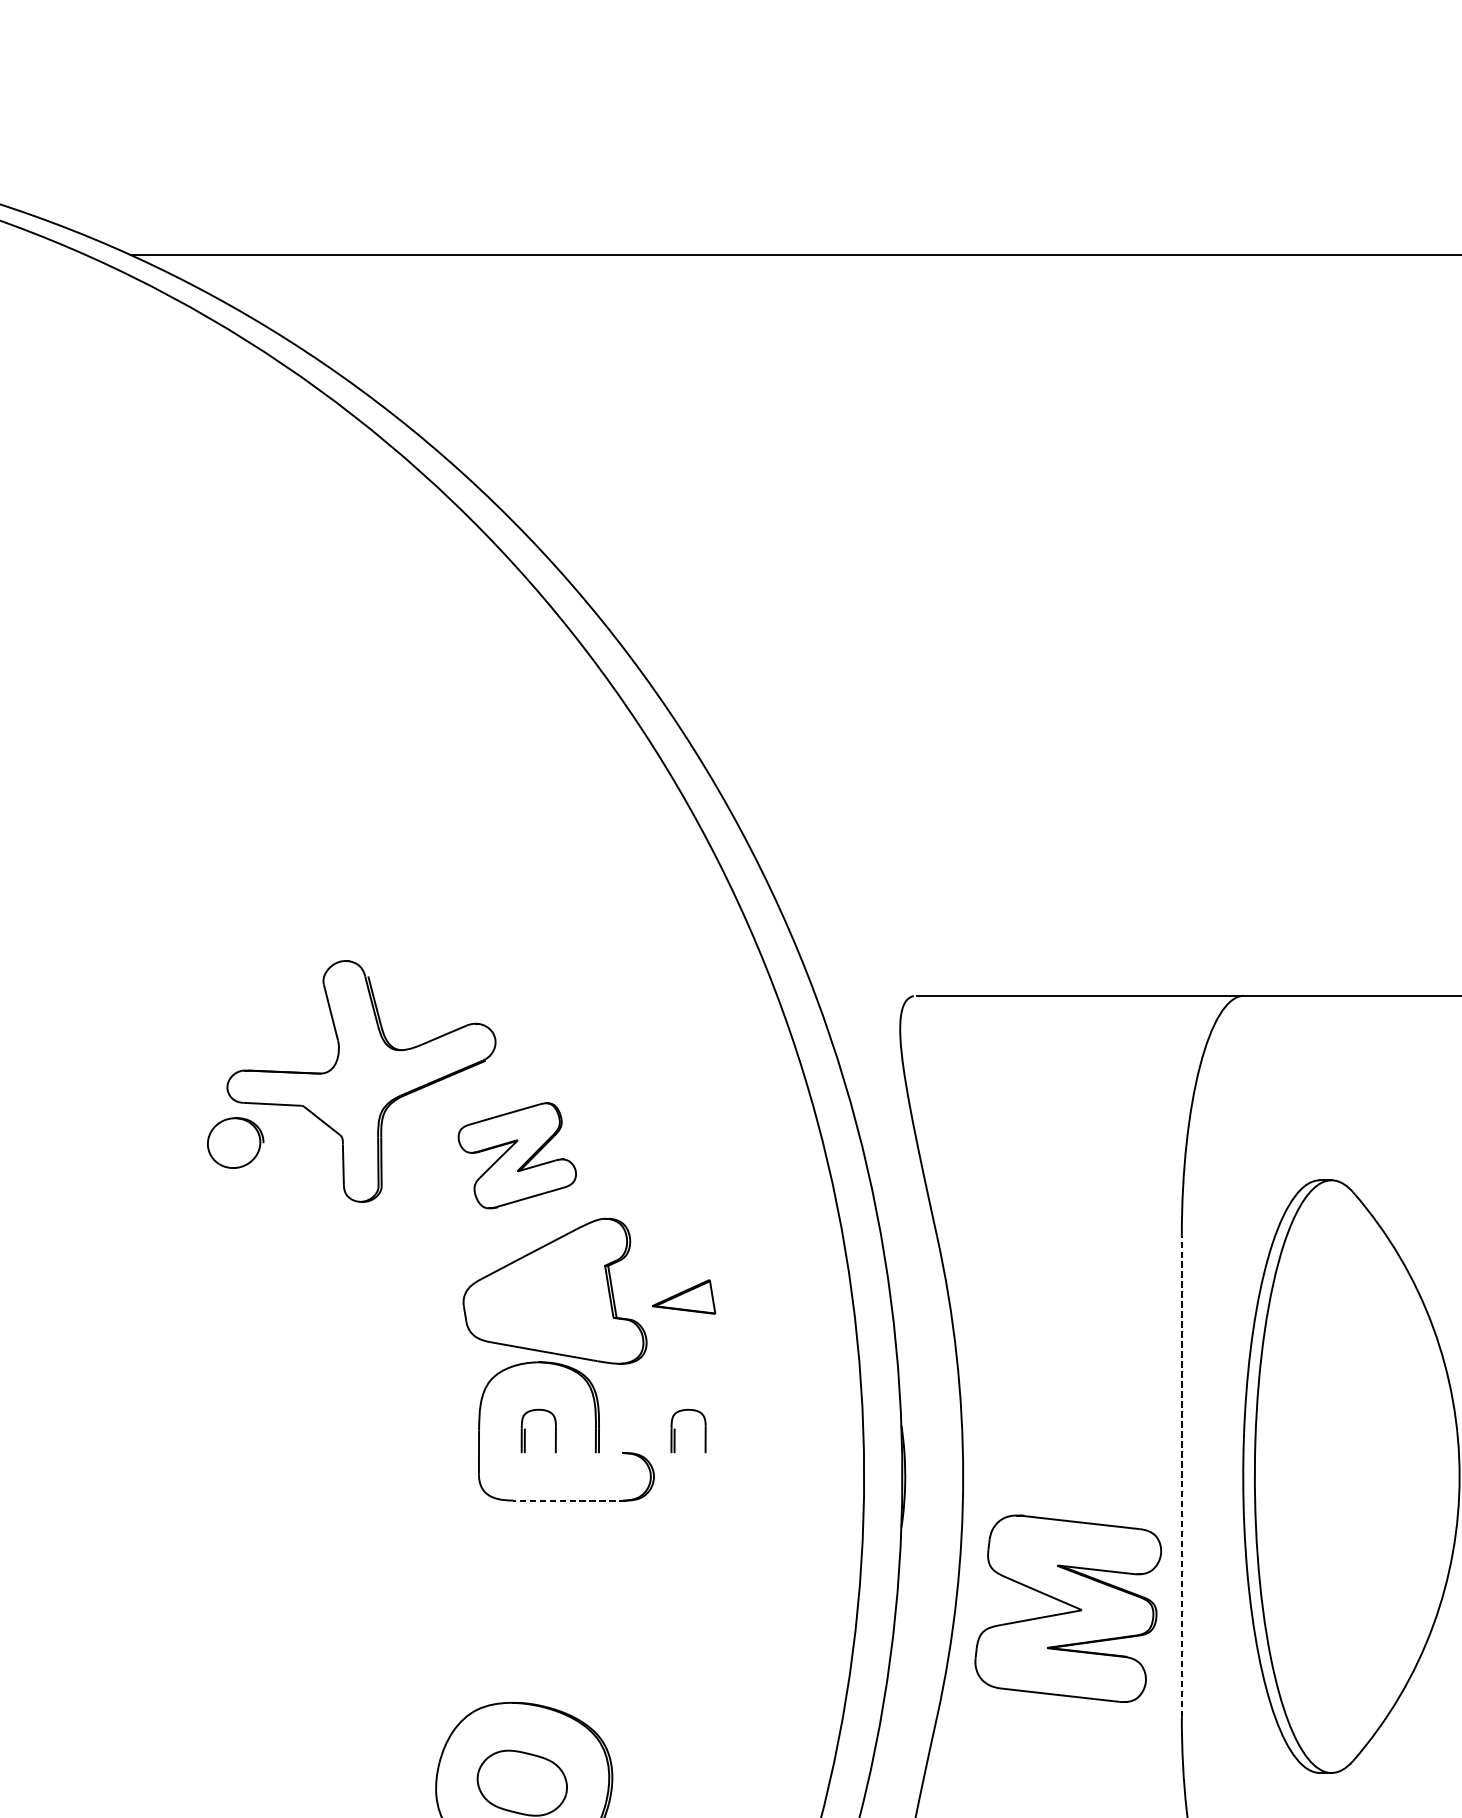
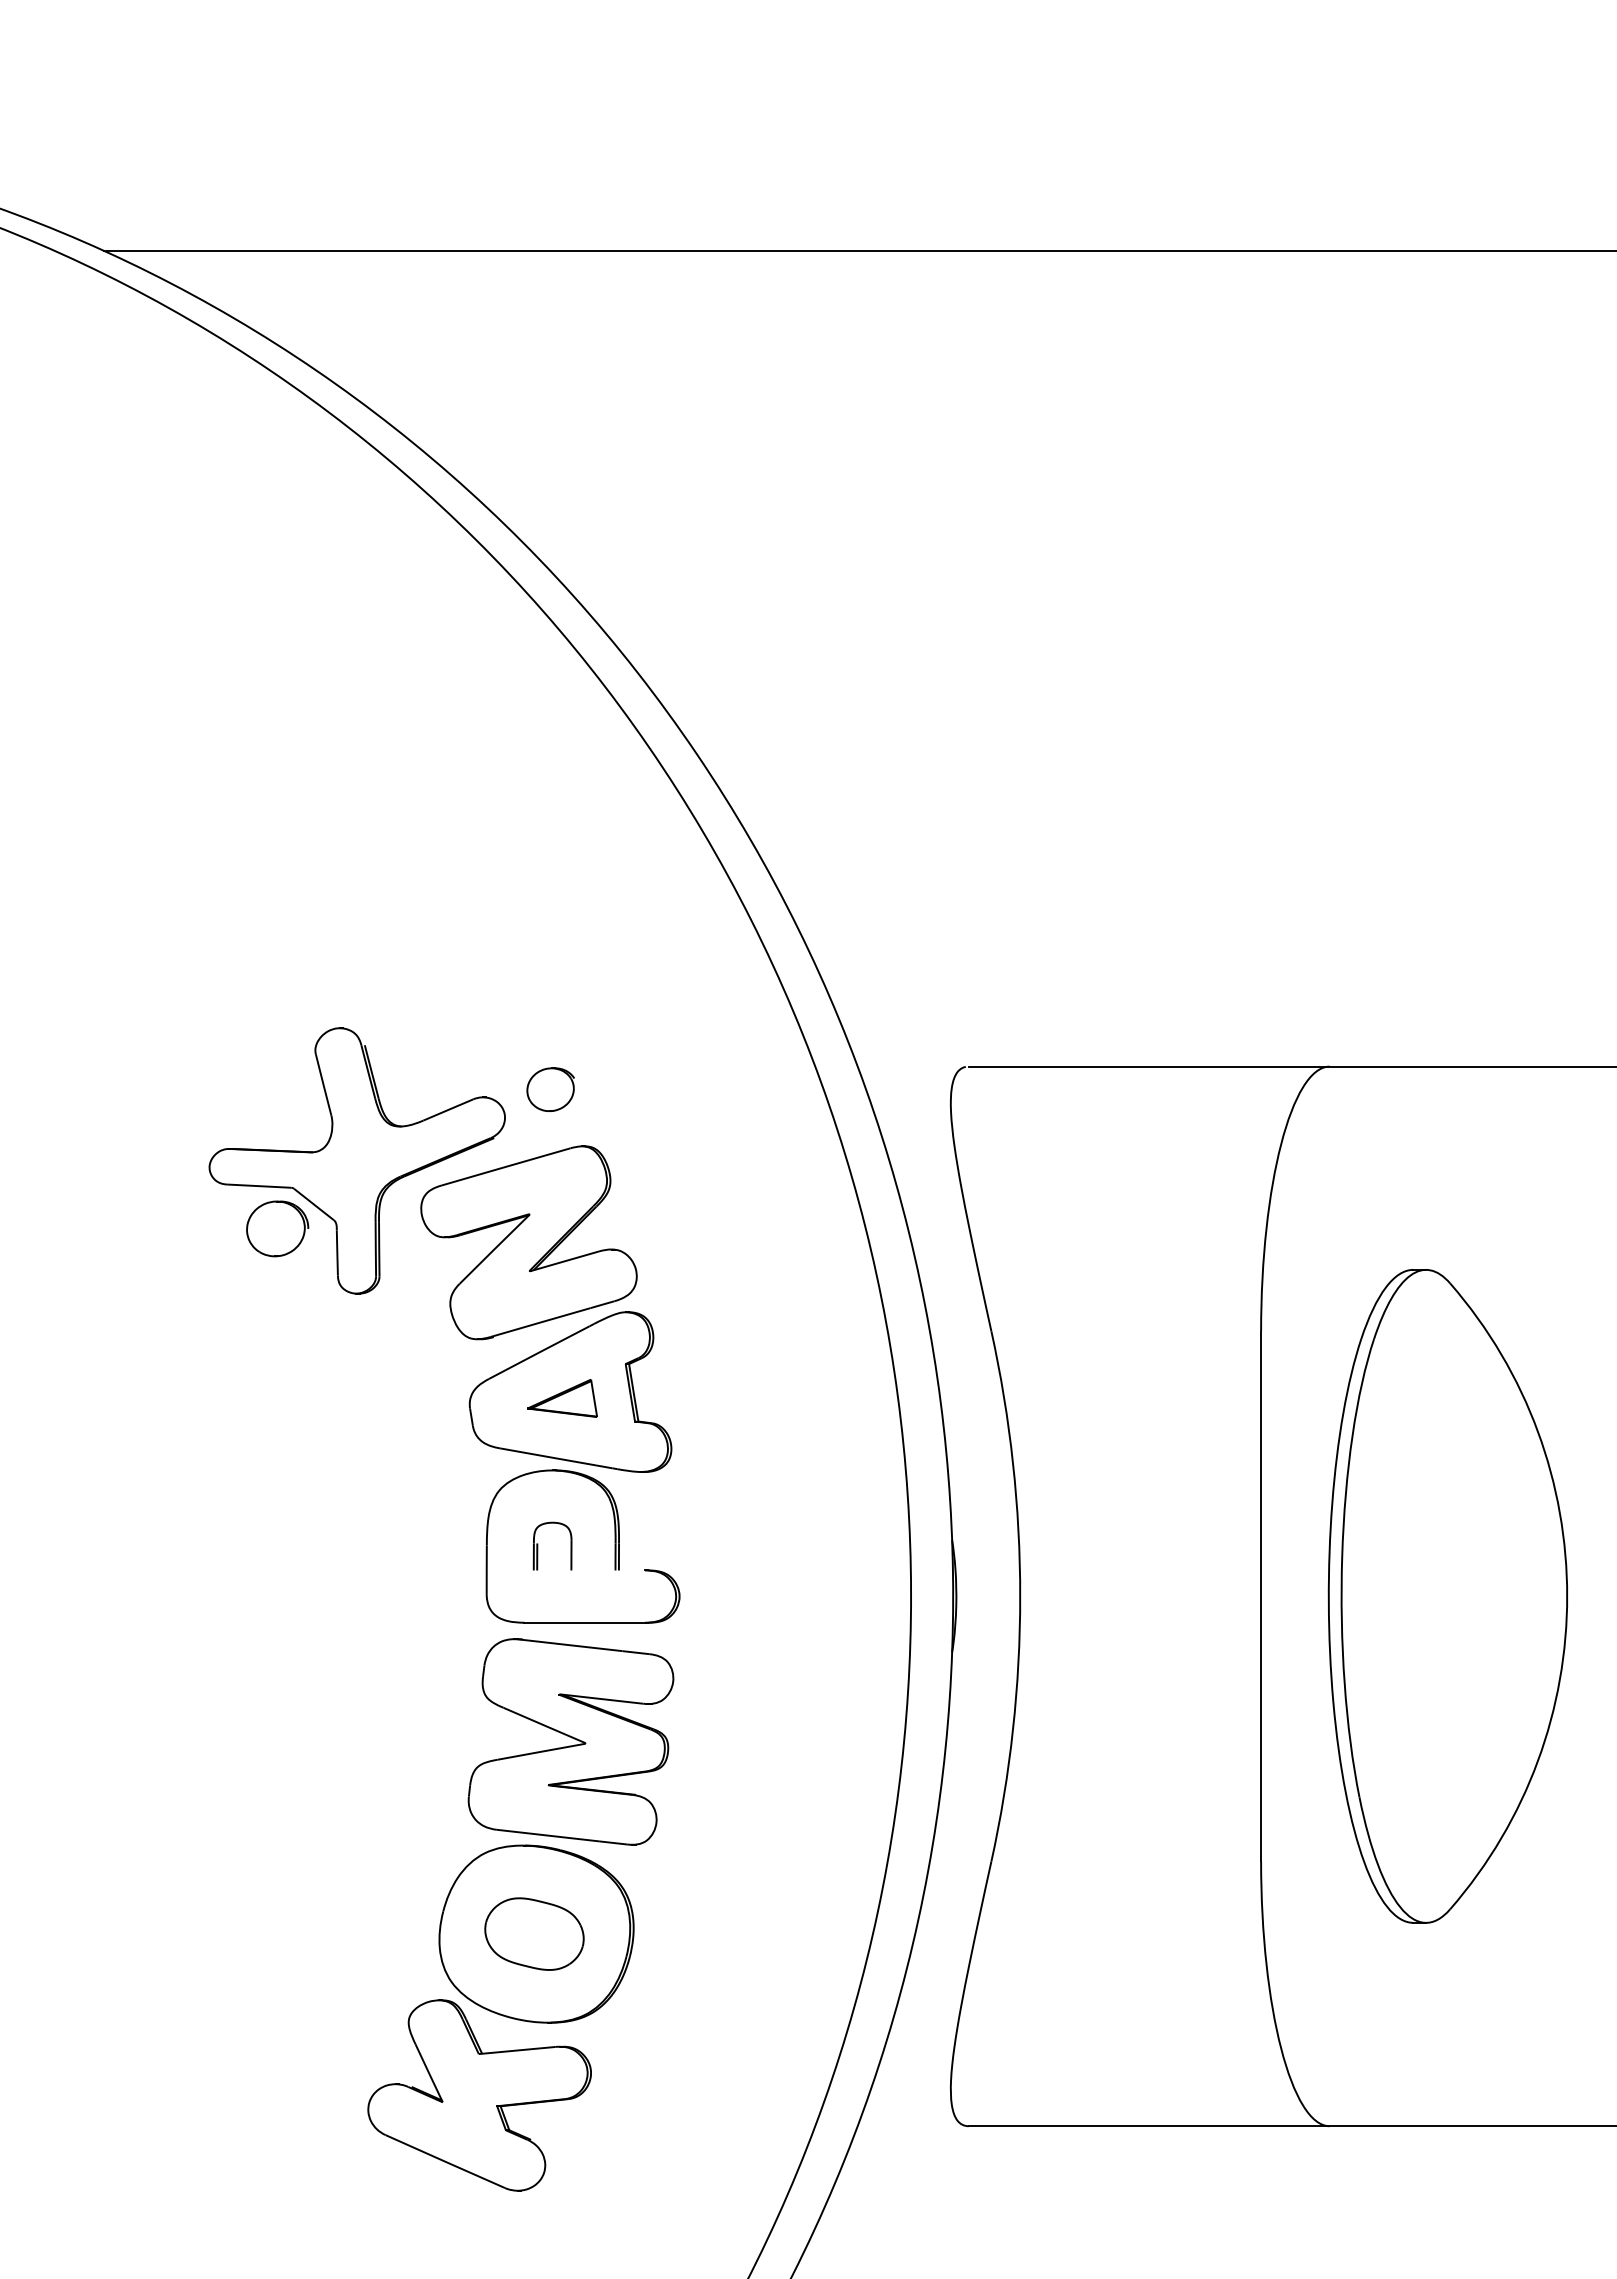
part: (536, 1016) -> (550, 1089), added
part: (235, 1142) -> (277, 1228), moved
part: (516, 1155) -> (528, 1242), size x1.67
part: (683, 1297) -> (562, 1398), moved
part: (675, 1430) -> (703, 1545), removed
line: (1182, 1476) -> (1261, 1596), dashed -> solid
line: (569, 1500) -> (586, 1622), dashed -> solid
part: (1067, 1608) -> (570, 1741), moved

